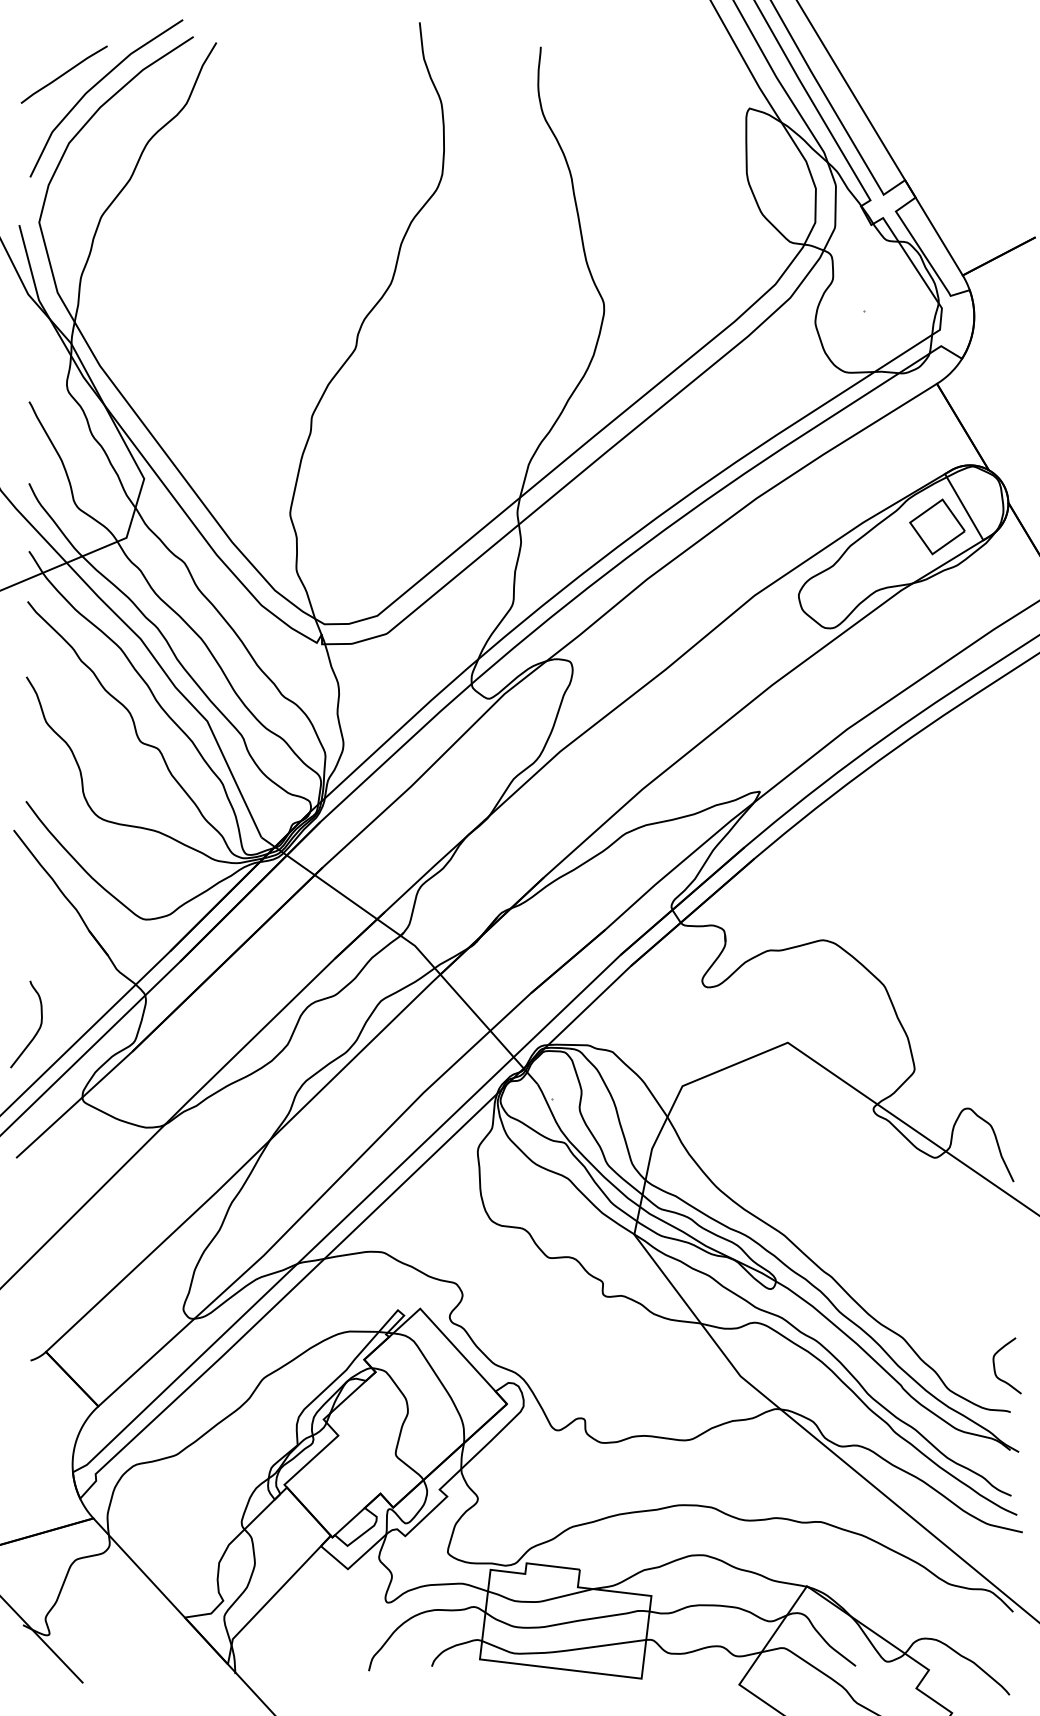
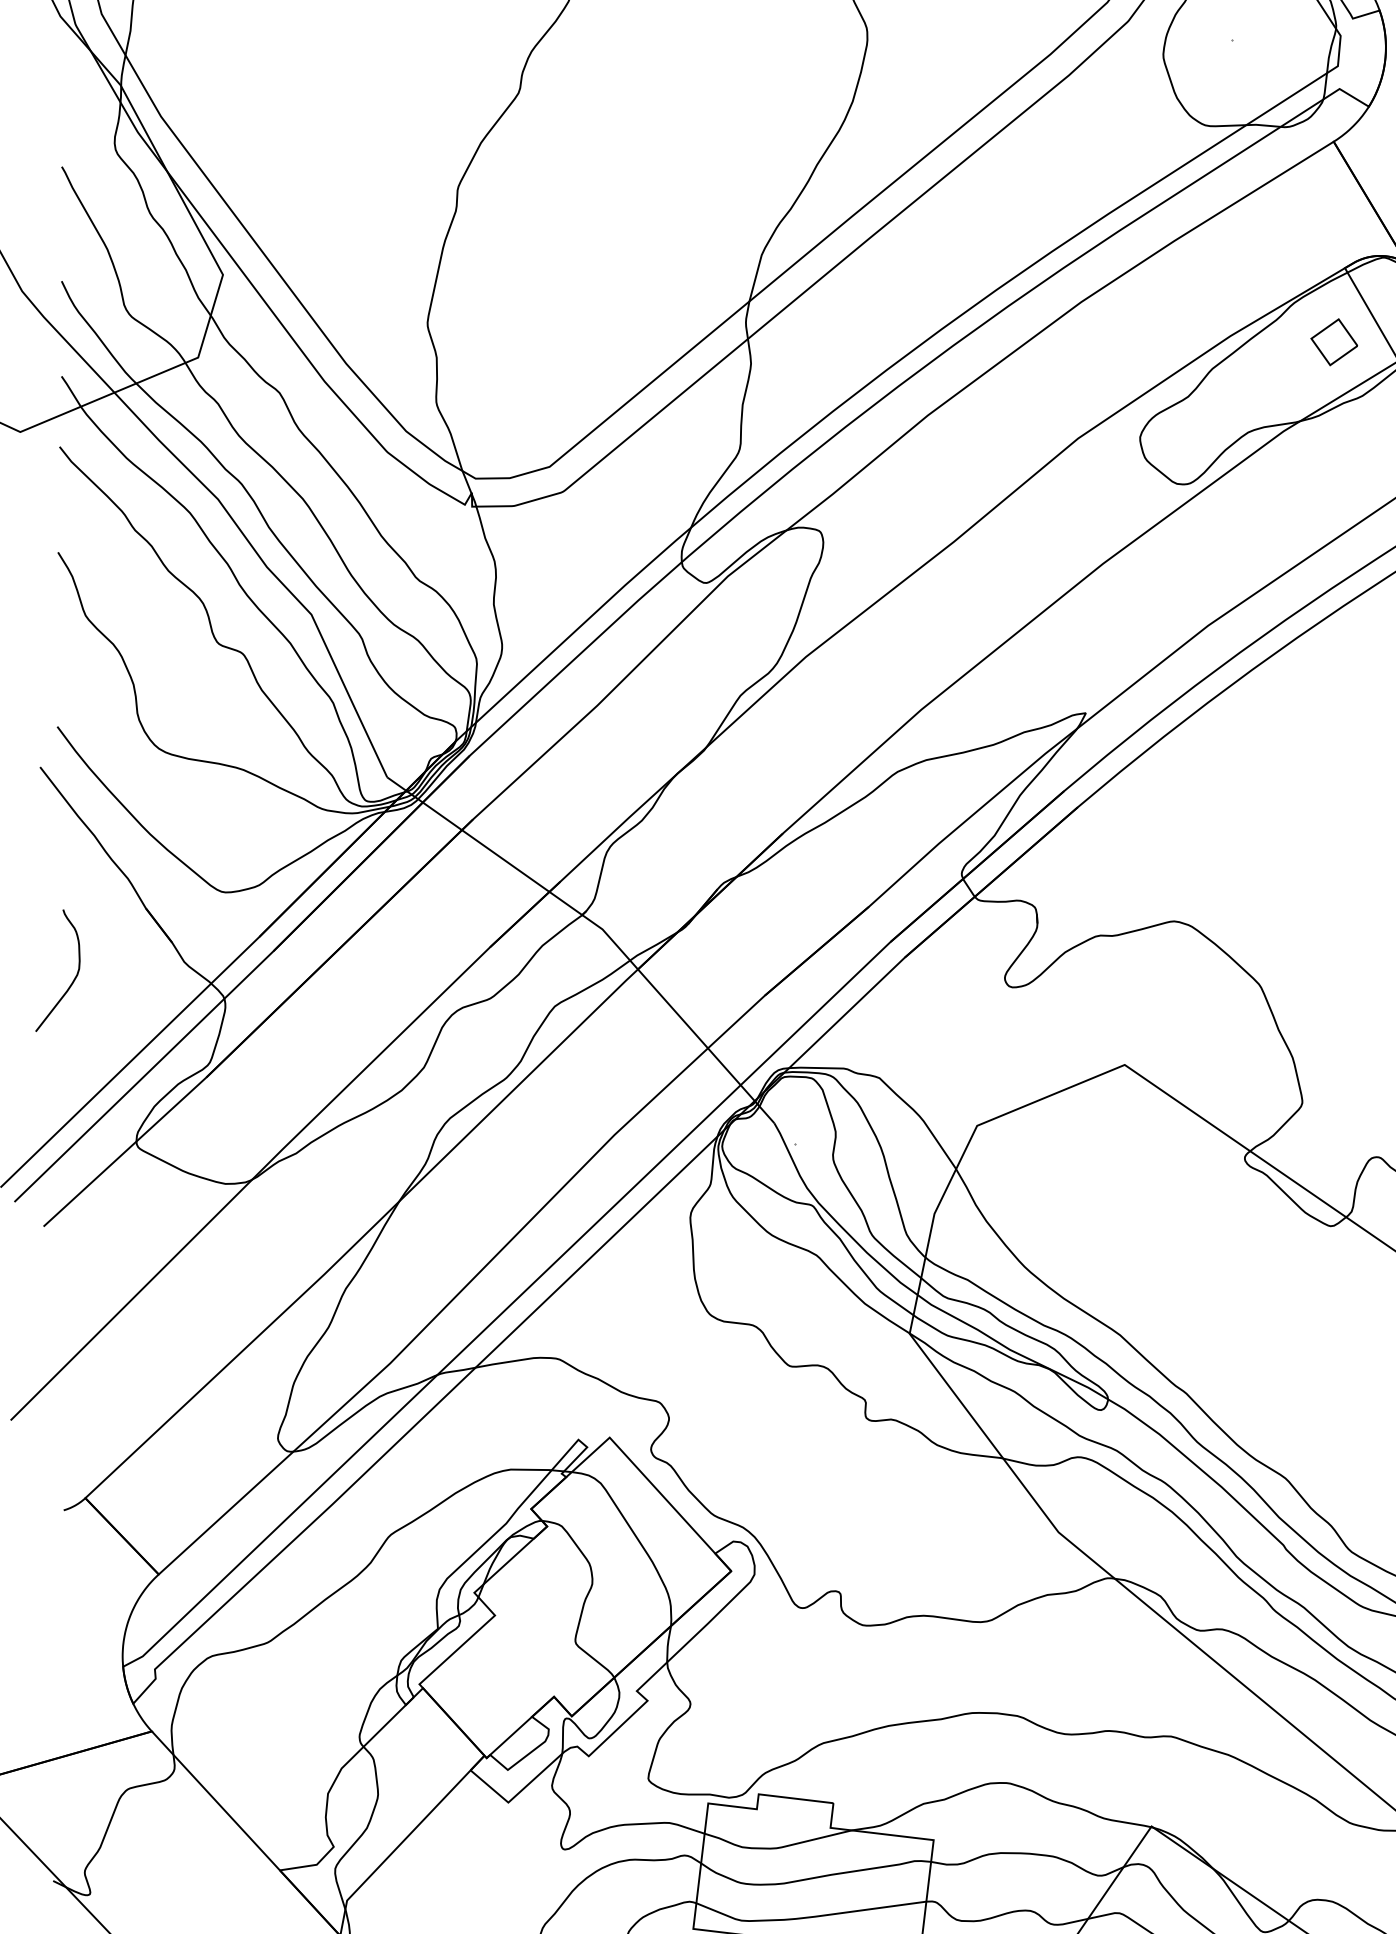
part: (937, 526) -> (1334, 341), size x0.6
curve: (36, 1031) -> (72, 980), moved

